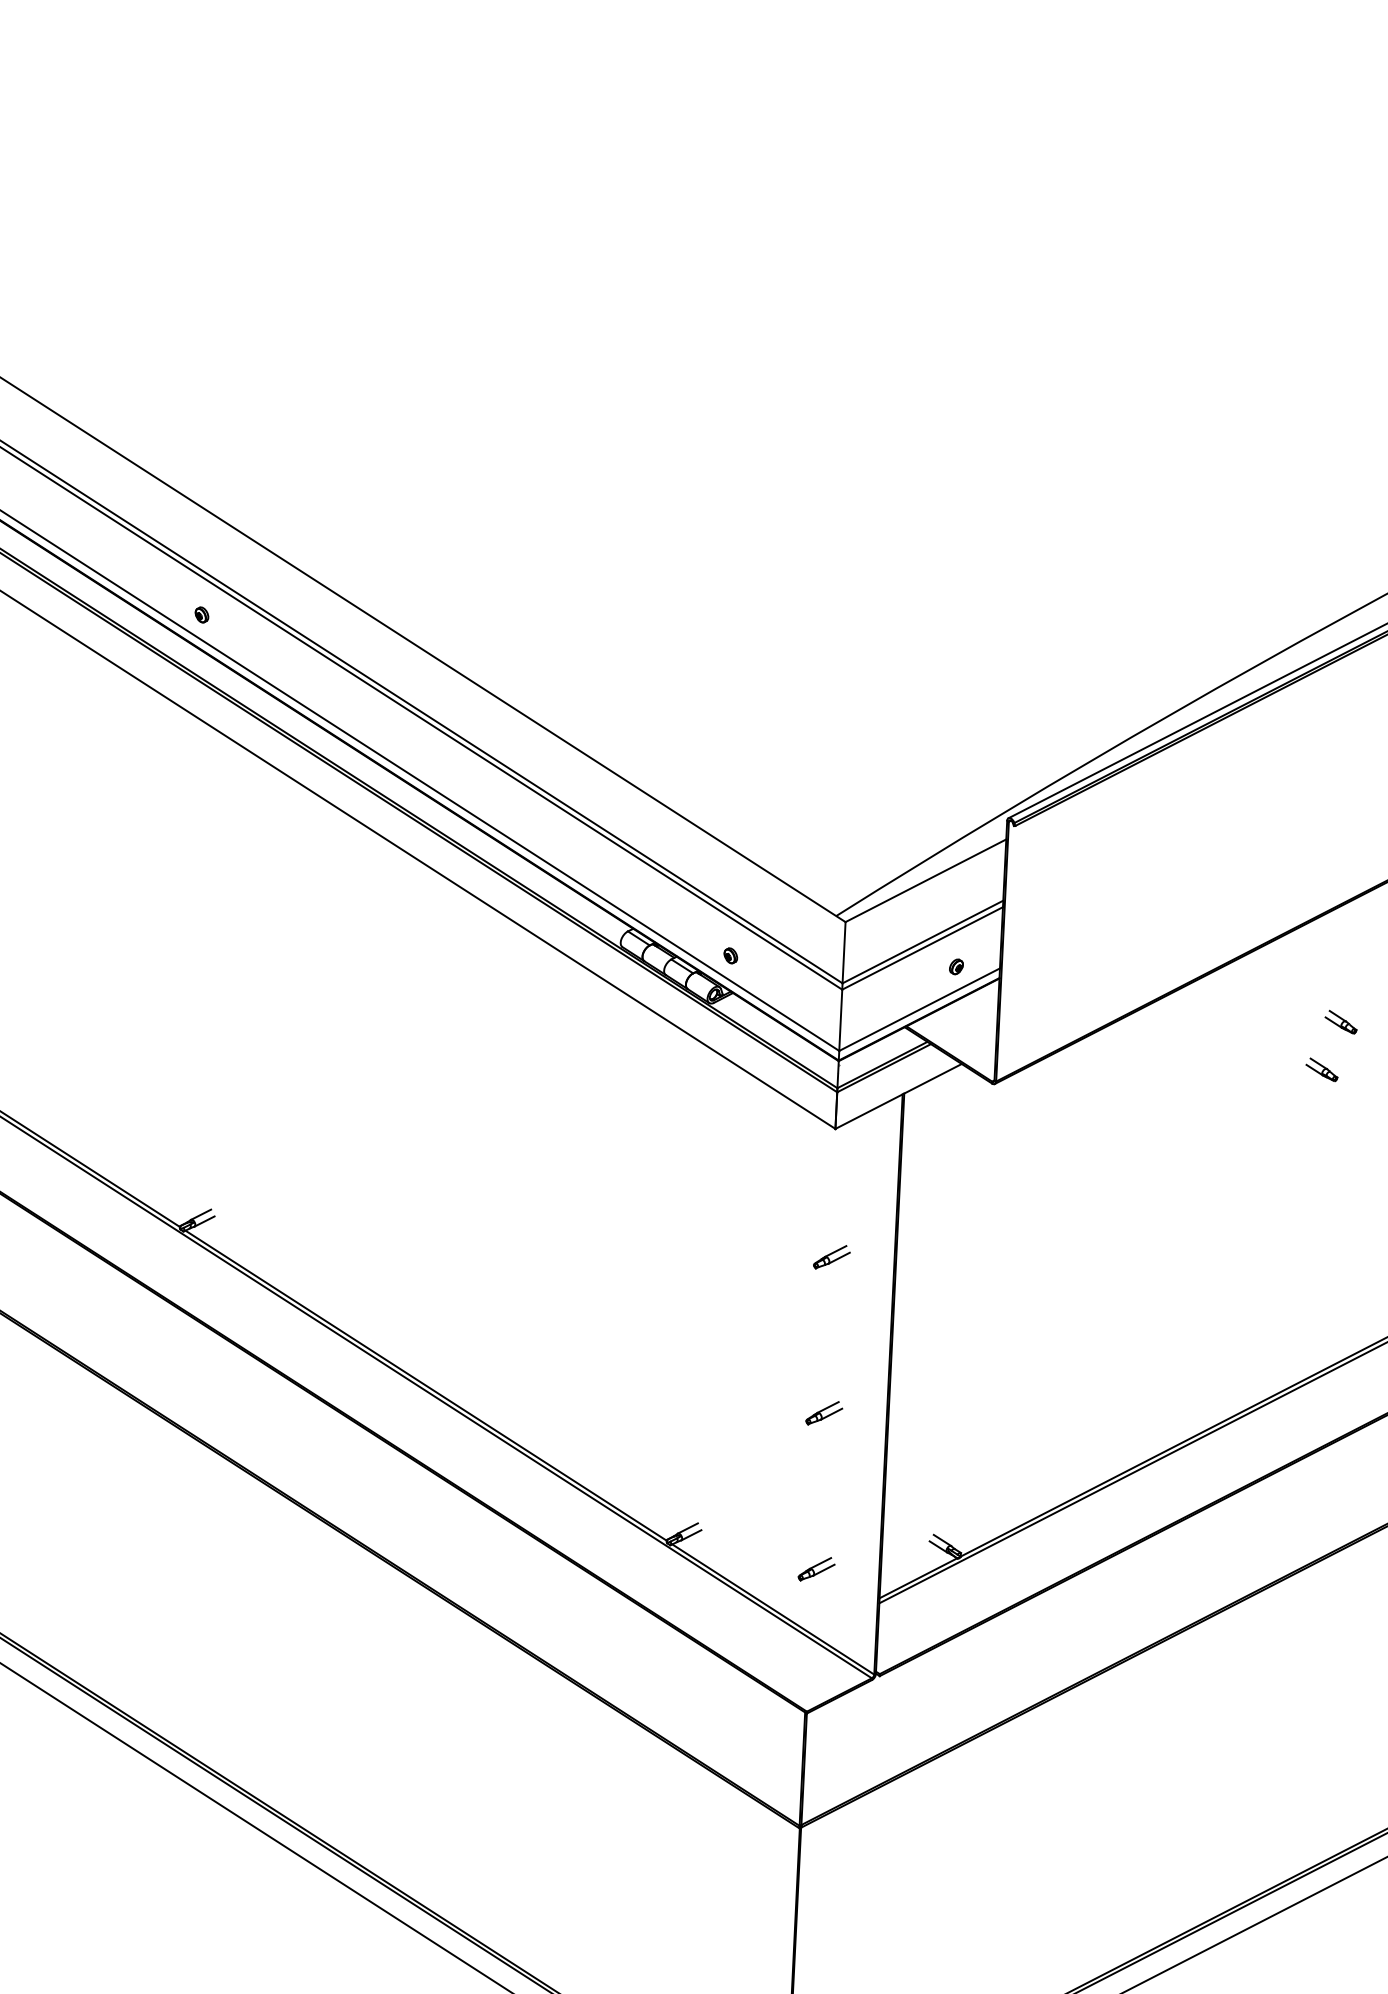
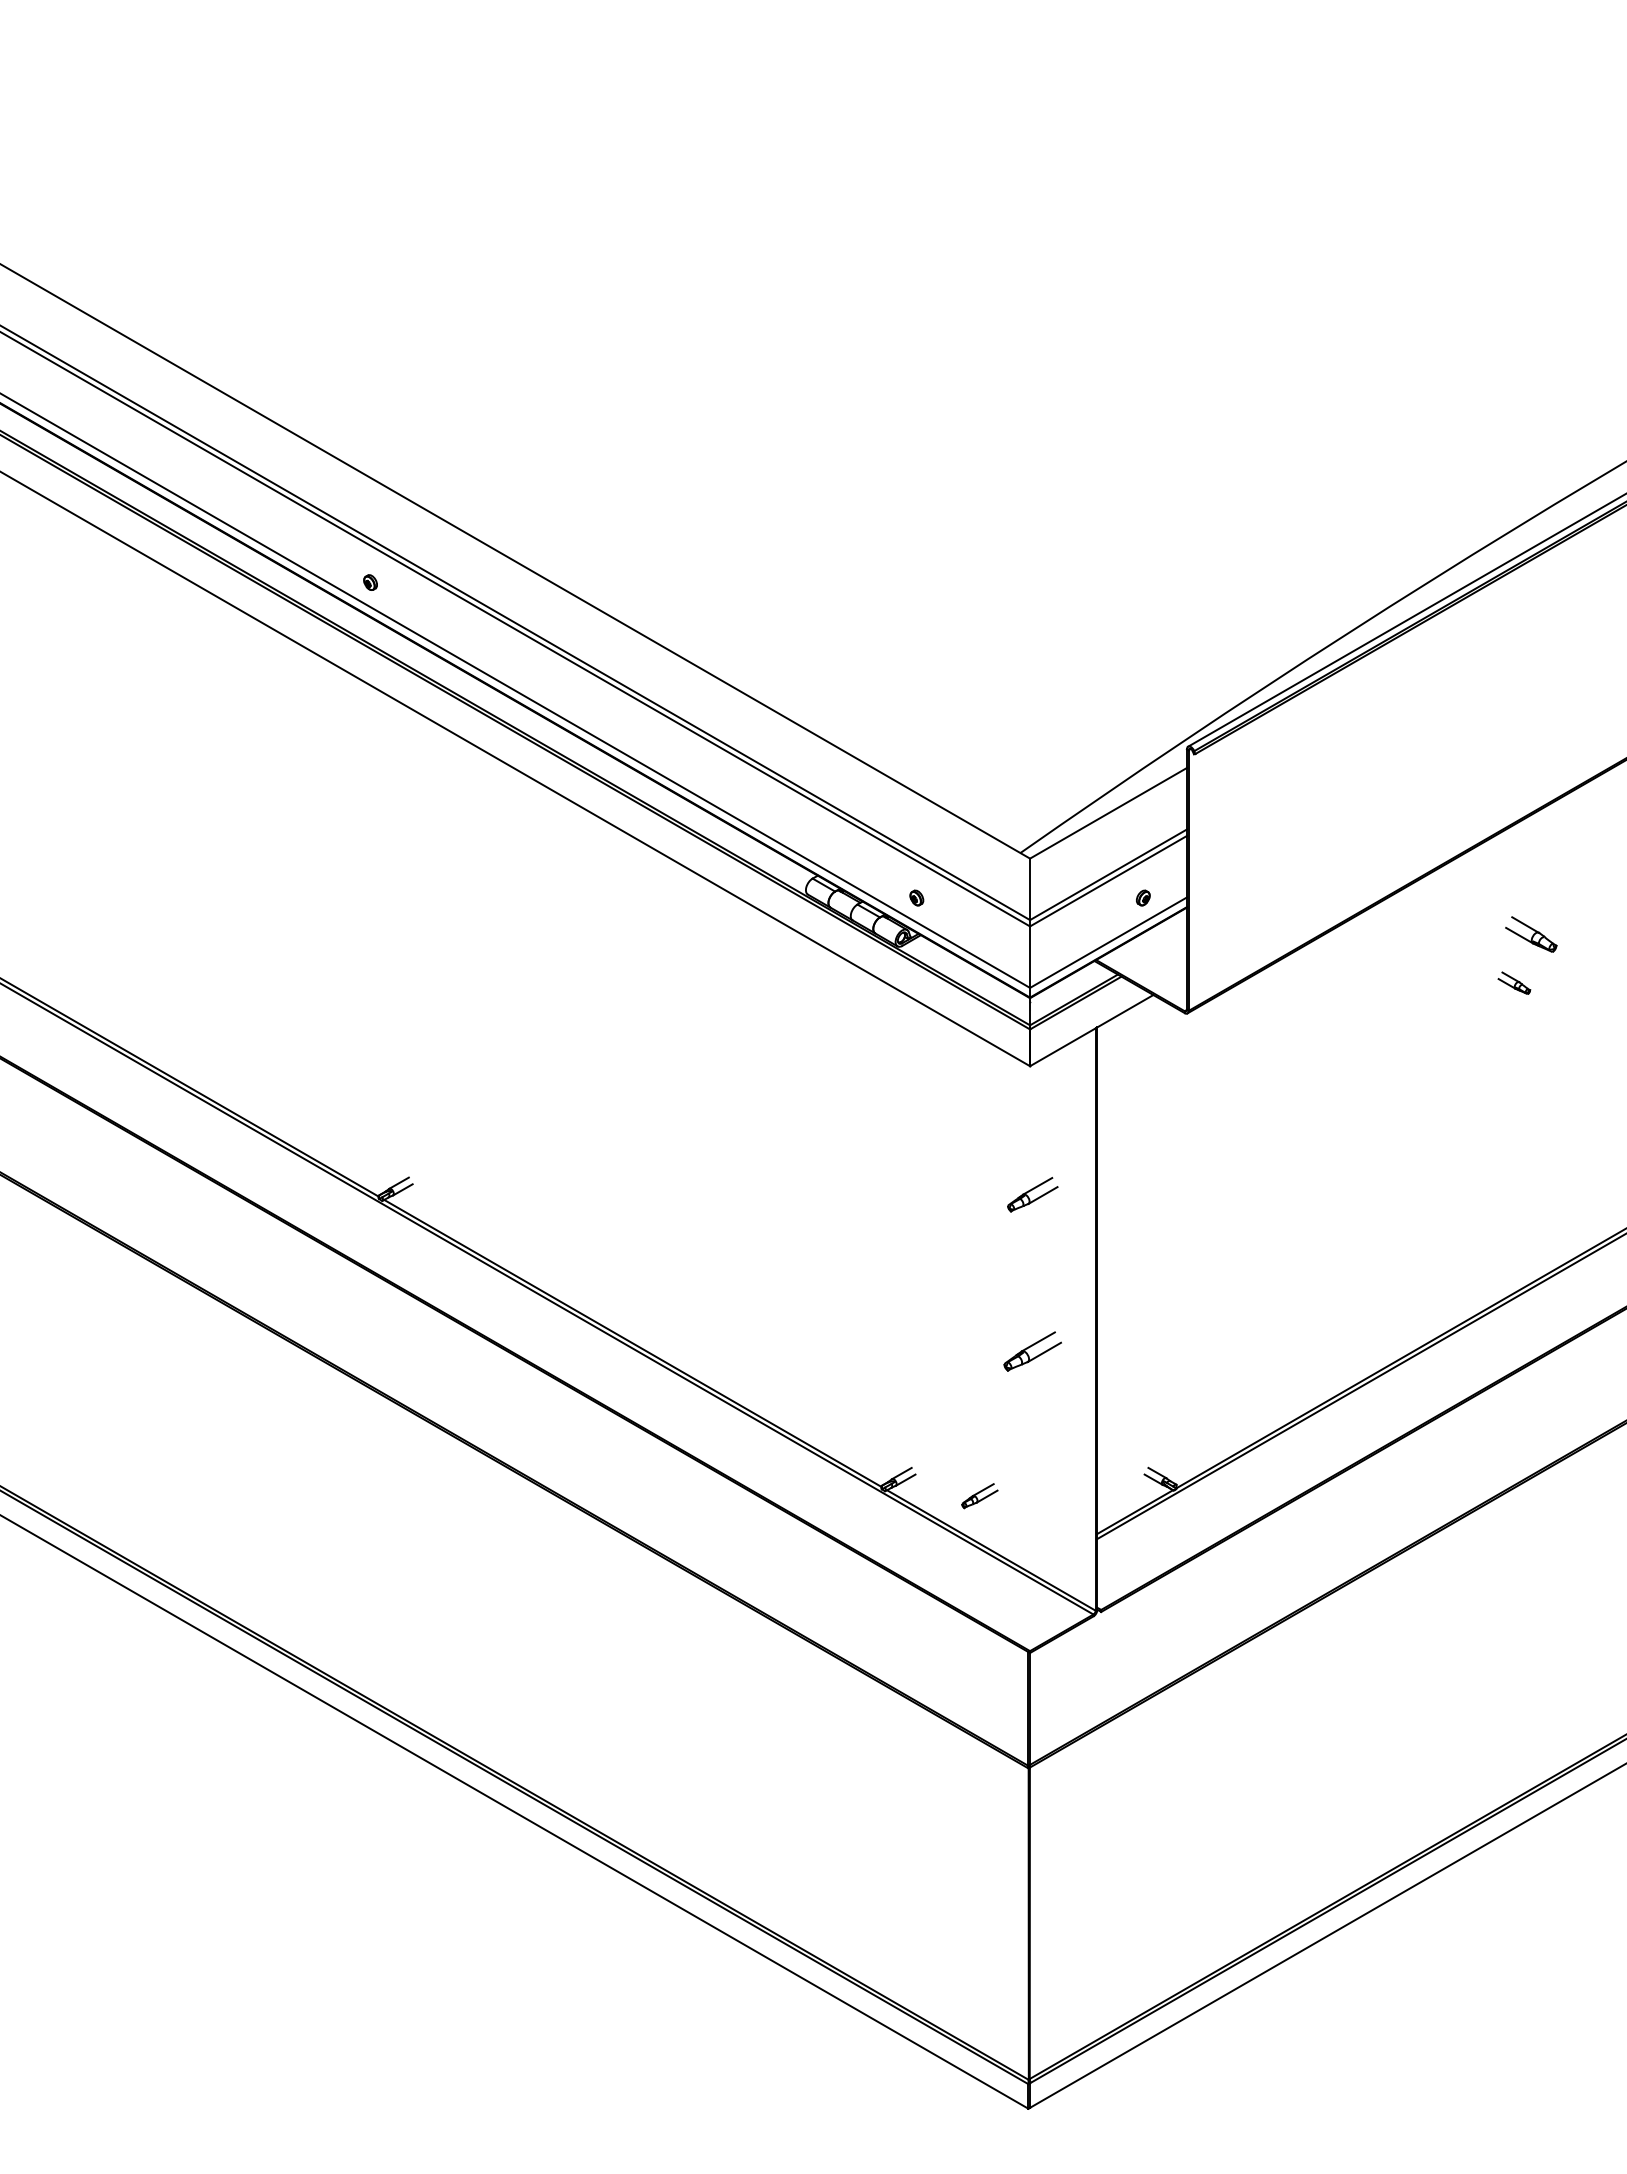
part: (1340, 1022) -> (1530, 934), size x1.6
part: (831, 1257) -> (1032, 1195), size x1.4
part: (823, 1413) -> (1032, 1351), size x1.6
part: (816, 1569) -> (979, 1496), moved

